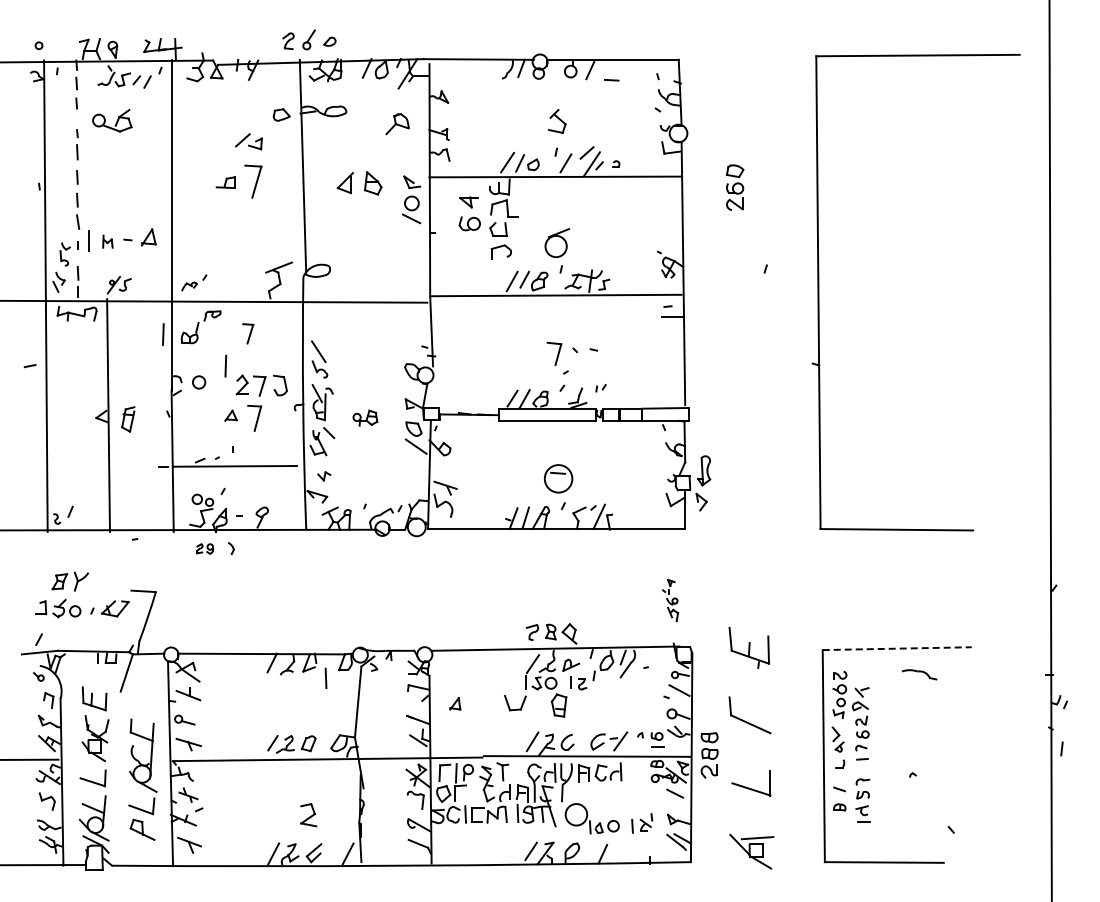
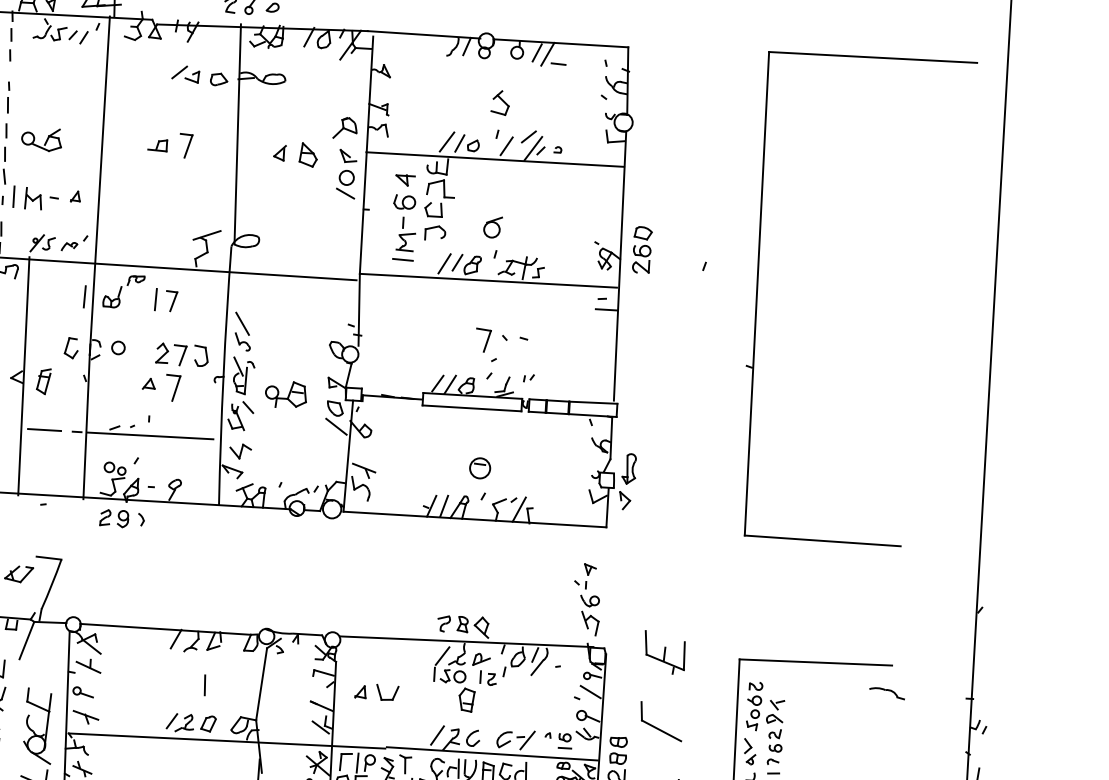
line: (600, 70) -> (547, 53), added
part: (112, 120) -> (41, 139), moved
part: (397, 124) -> (345, 128), moved
part: (248, 141) -> (185, 73), moved
part: (252, 181) -> (185, 145), size x0.71
part: (344, 182) -> (279, 152), size x0.71
part: (734, 187) -> (641, 249), moved
part: (148, 237) -> (75, 196), size x0.62
part: (107, 241) -> (33, 198), size x1.67
part: (556, 243) -> (492, 227), size x0.71
part: (471, 259) -> (404, 238), added
part: (194, 282) -> (74, 242), moved
line: (225, 365) -> (155, 298), moved
part: (153, 385) -> (71, 348), added
part: (365, 417) -> (286, 393), size x1.67
line: (131, 466) -> (44, 429), added
part: (324, 476) -> (240, 451), size x1.67
part: (558, 478) -> (479, 467), size x0.71
part: (204, 548) -> (113, 518), size x1.67
part: (670, 600) -> (587, 599), size x1.67
line: (897, 648) -> (816, 662), dashed -> solid
part: (919, 674) -> (887, 693), moved
line: (325, 677) -> (204, 684), moved
part: (515, 703) -> (387, 693), moved

